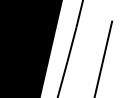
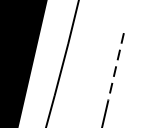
line: (107, 42) -> (116, 67), solid -> dashed

